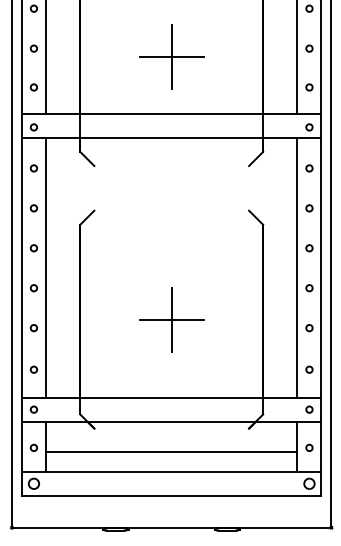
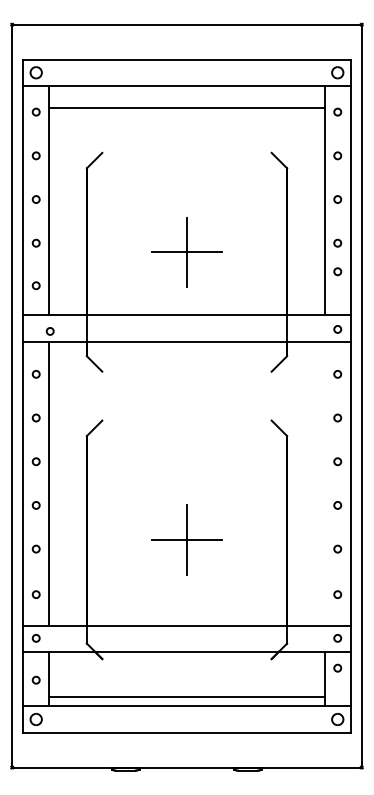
circle: (309, 87) -> (337, 271), moved
circle: (33, 127) -> (49, 331), moved
line: (297, 268) -> (324, 483), removed
circle: (309, 447) -> (337, 667), moved
line: (171, 451) -> (186, 696), moved

